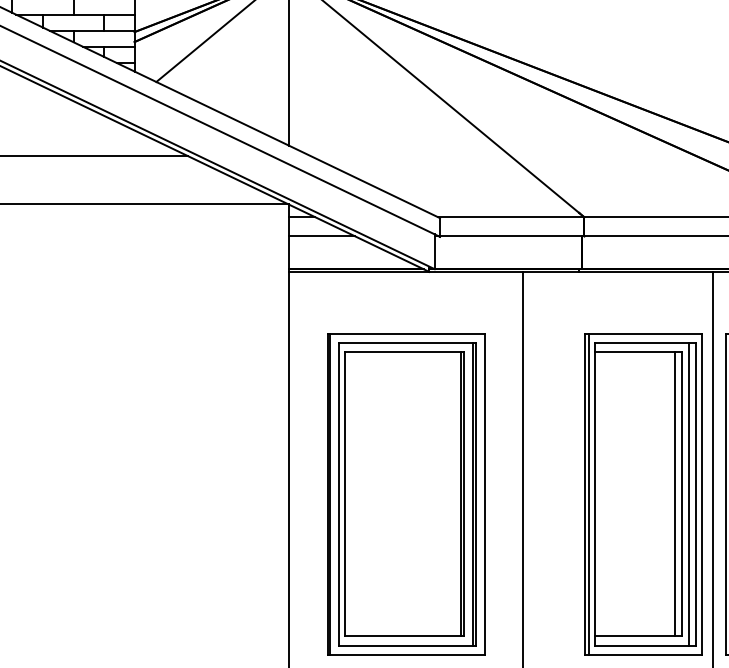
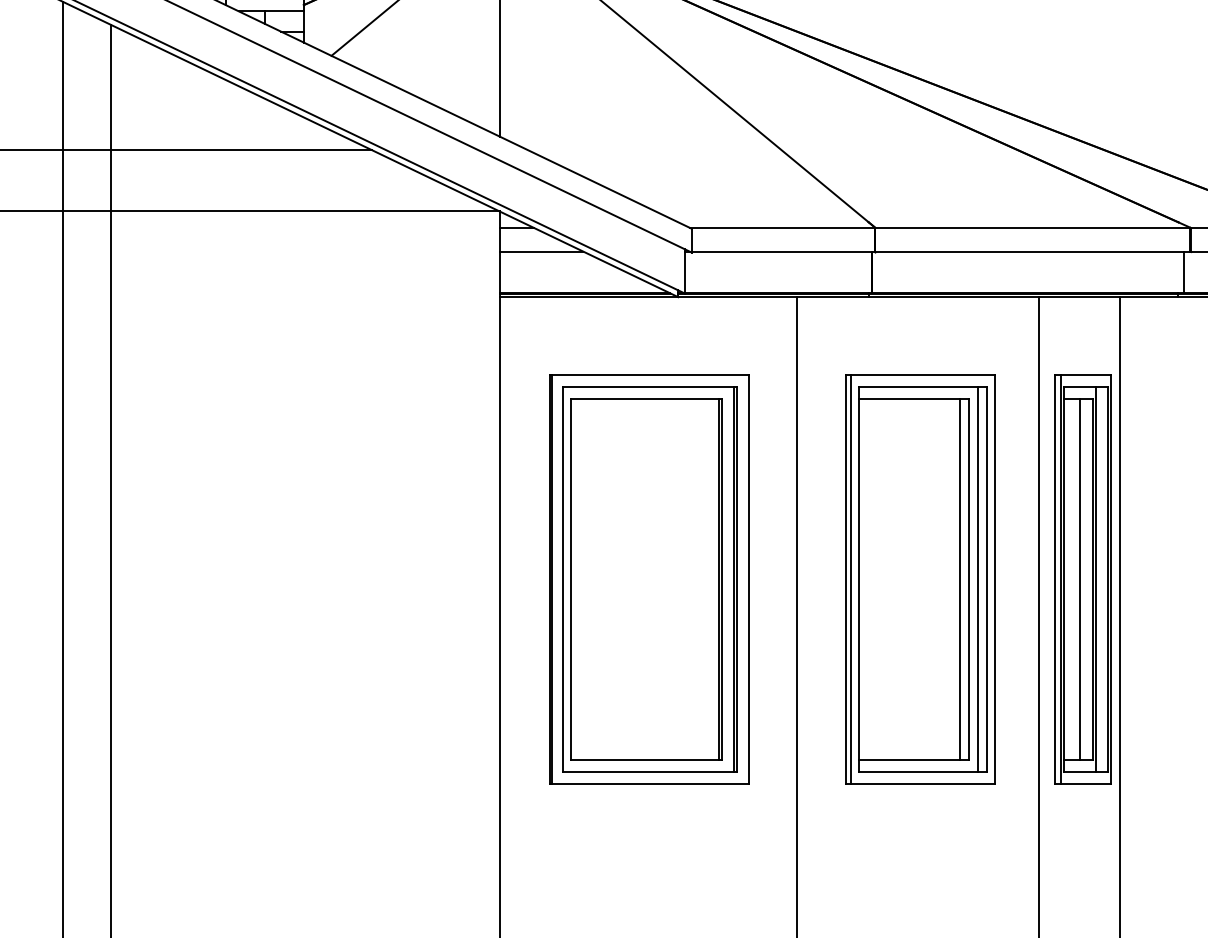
part: (643, 494) -> (920, 579), moved

